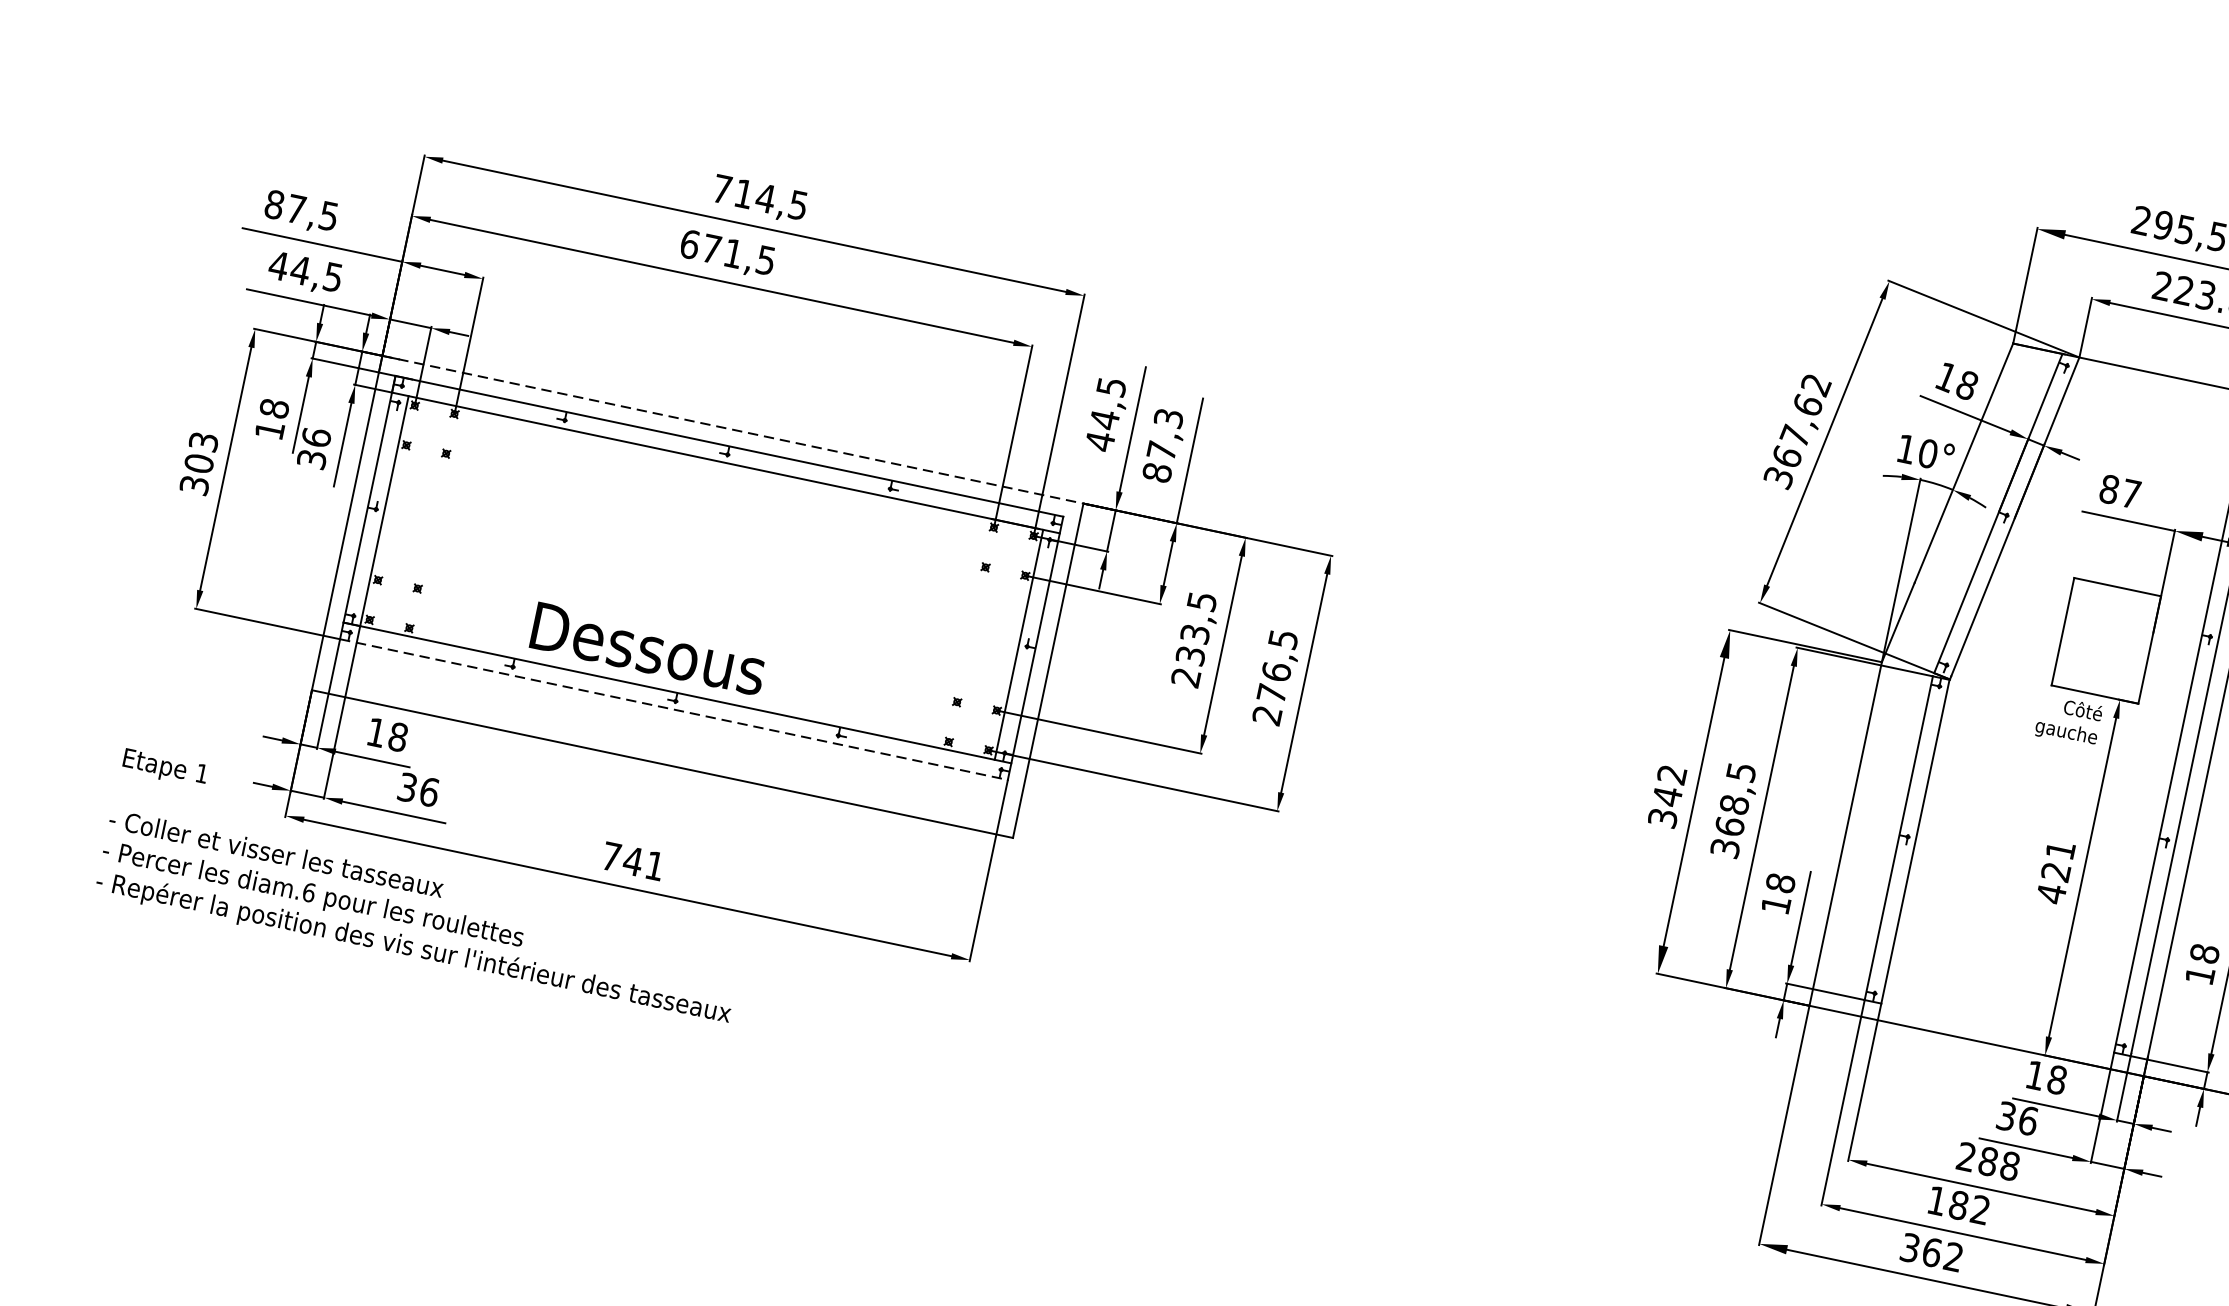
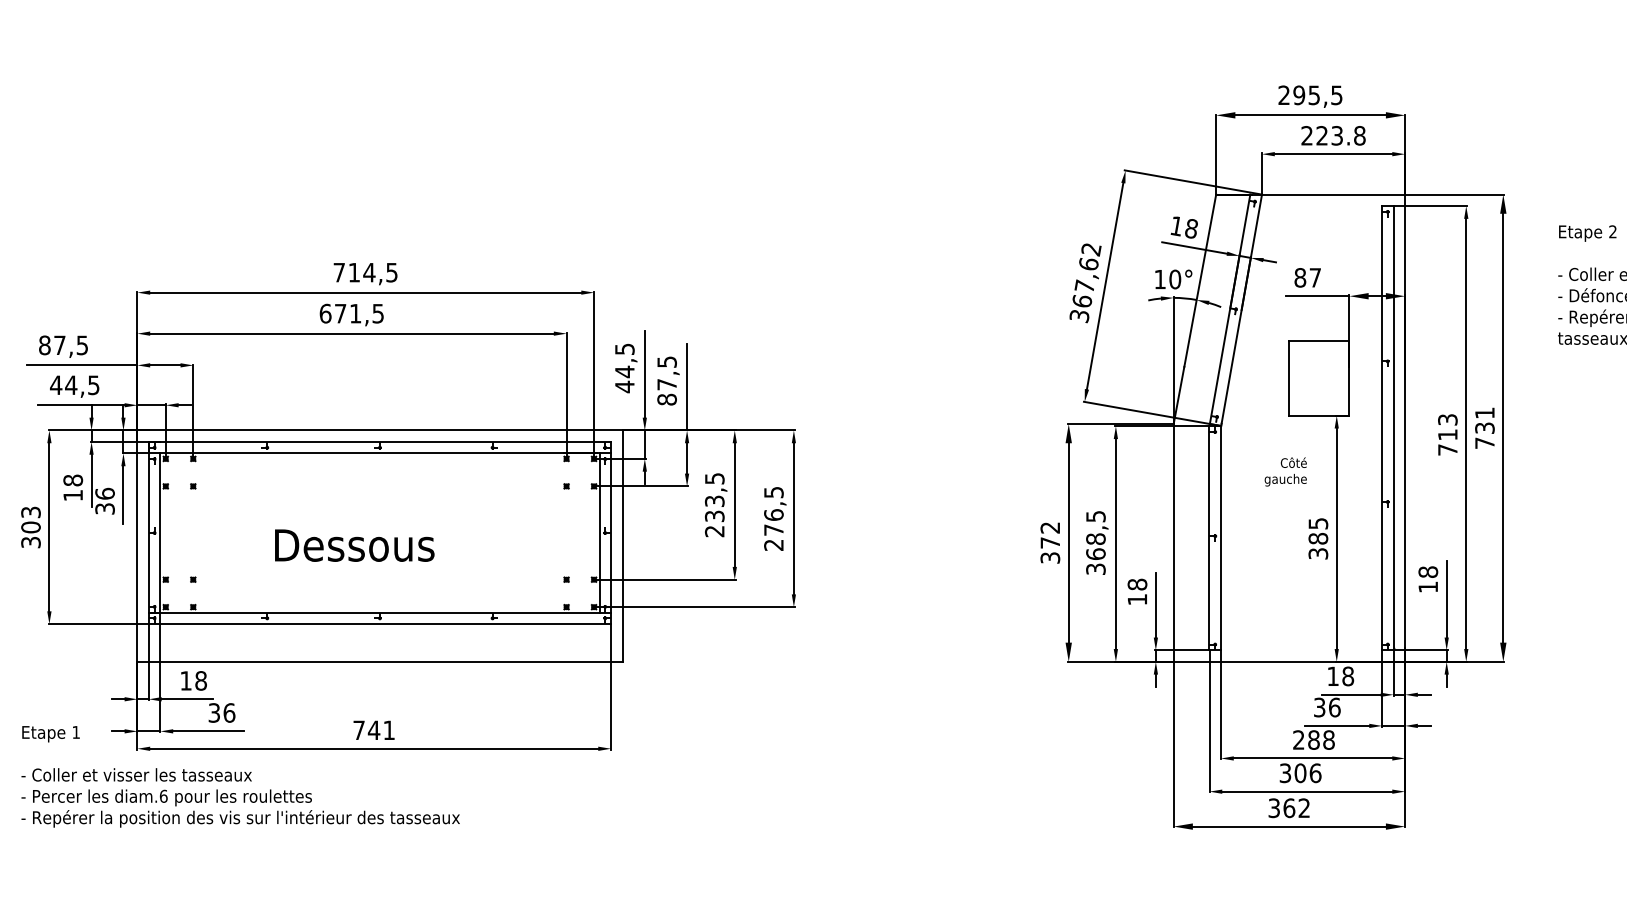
text: (1168, 417) -> (666, 361), 87,3 -> 87,5
line: (732, 429) -> (379, 430), dashed -> solid
text: (648, 648) -> (354, 545), moved
line: (674, 710) -> (380, 624), dashed -> solid
text: (2068, 720) -> (1285, 471), moved
text: (1666, 795) -> (1049, 542), 342 -> 372
text: (2056, 873) -> (1318, 539), 421 -> 385
text: (1958, 1205) -> (1300, 773), 182 -> 306

